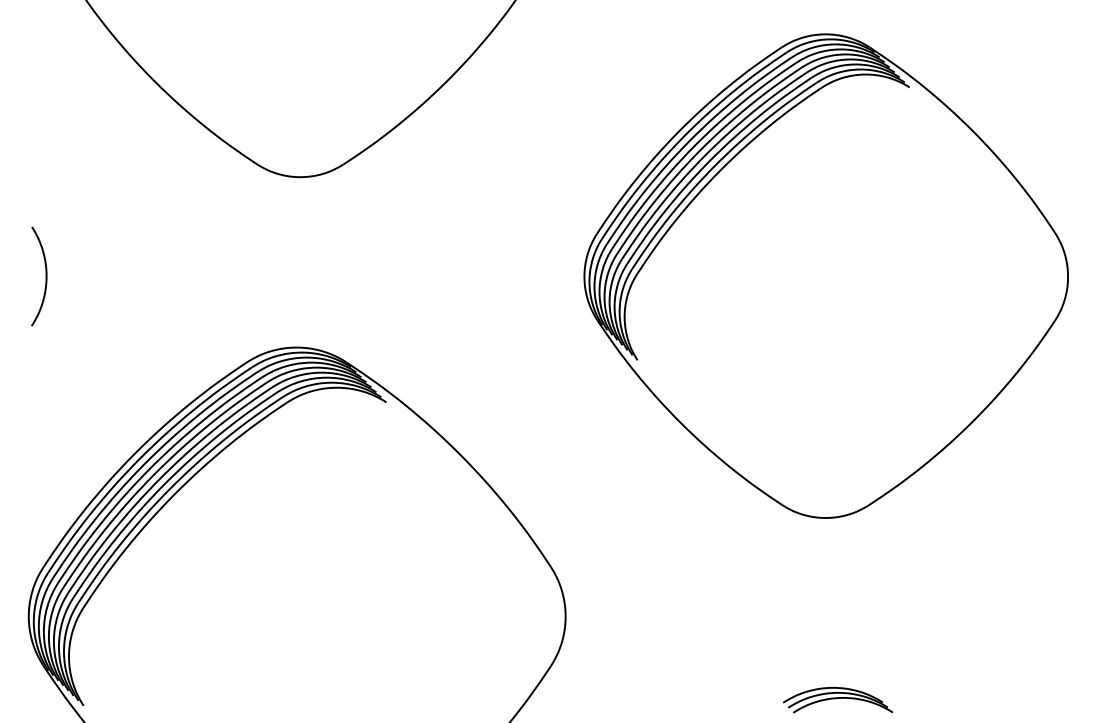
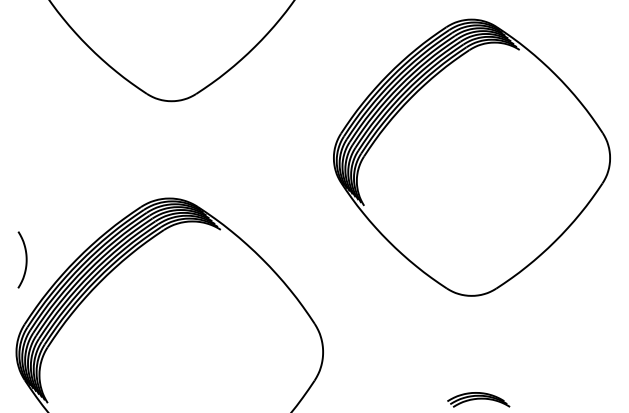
curve: (44, 275) -> (25, 259), moved

